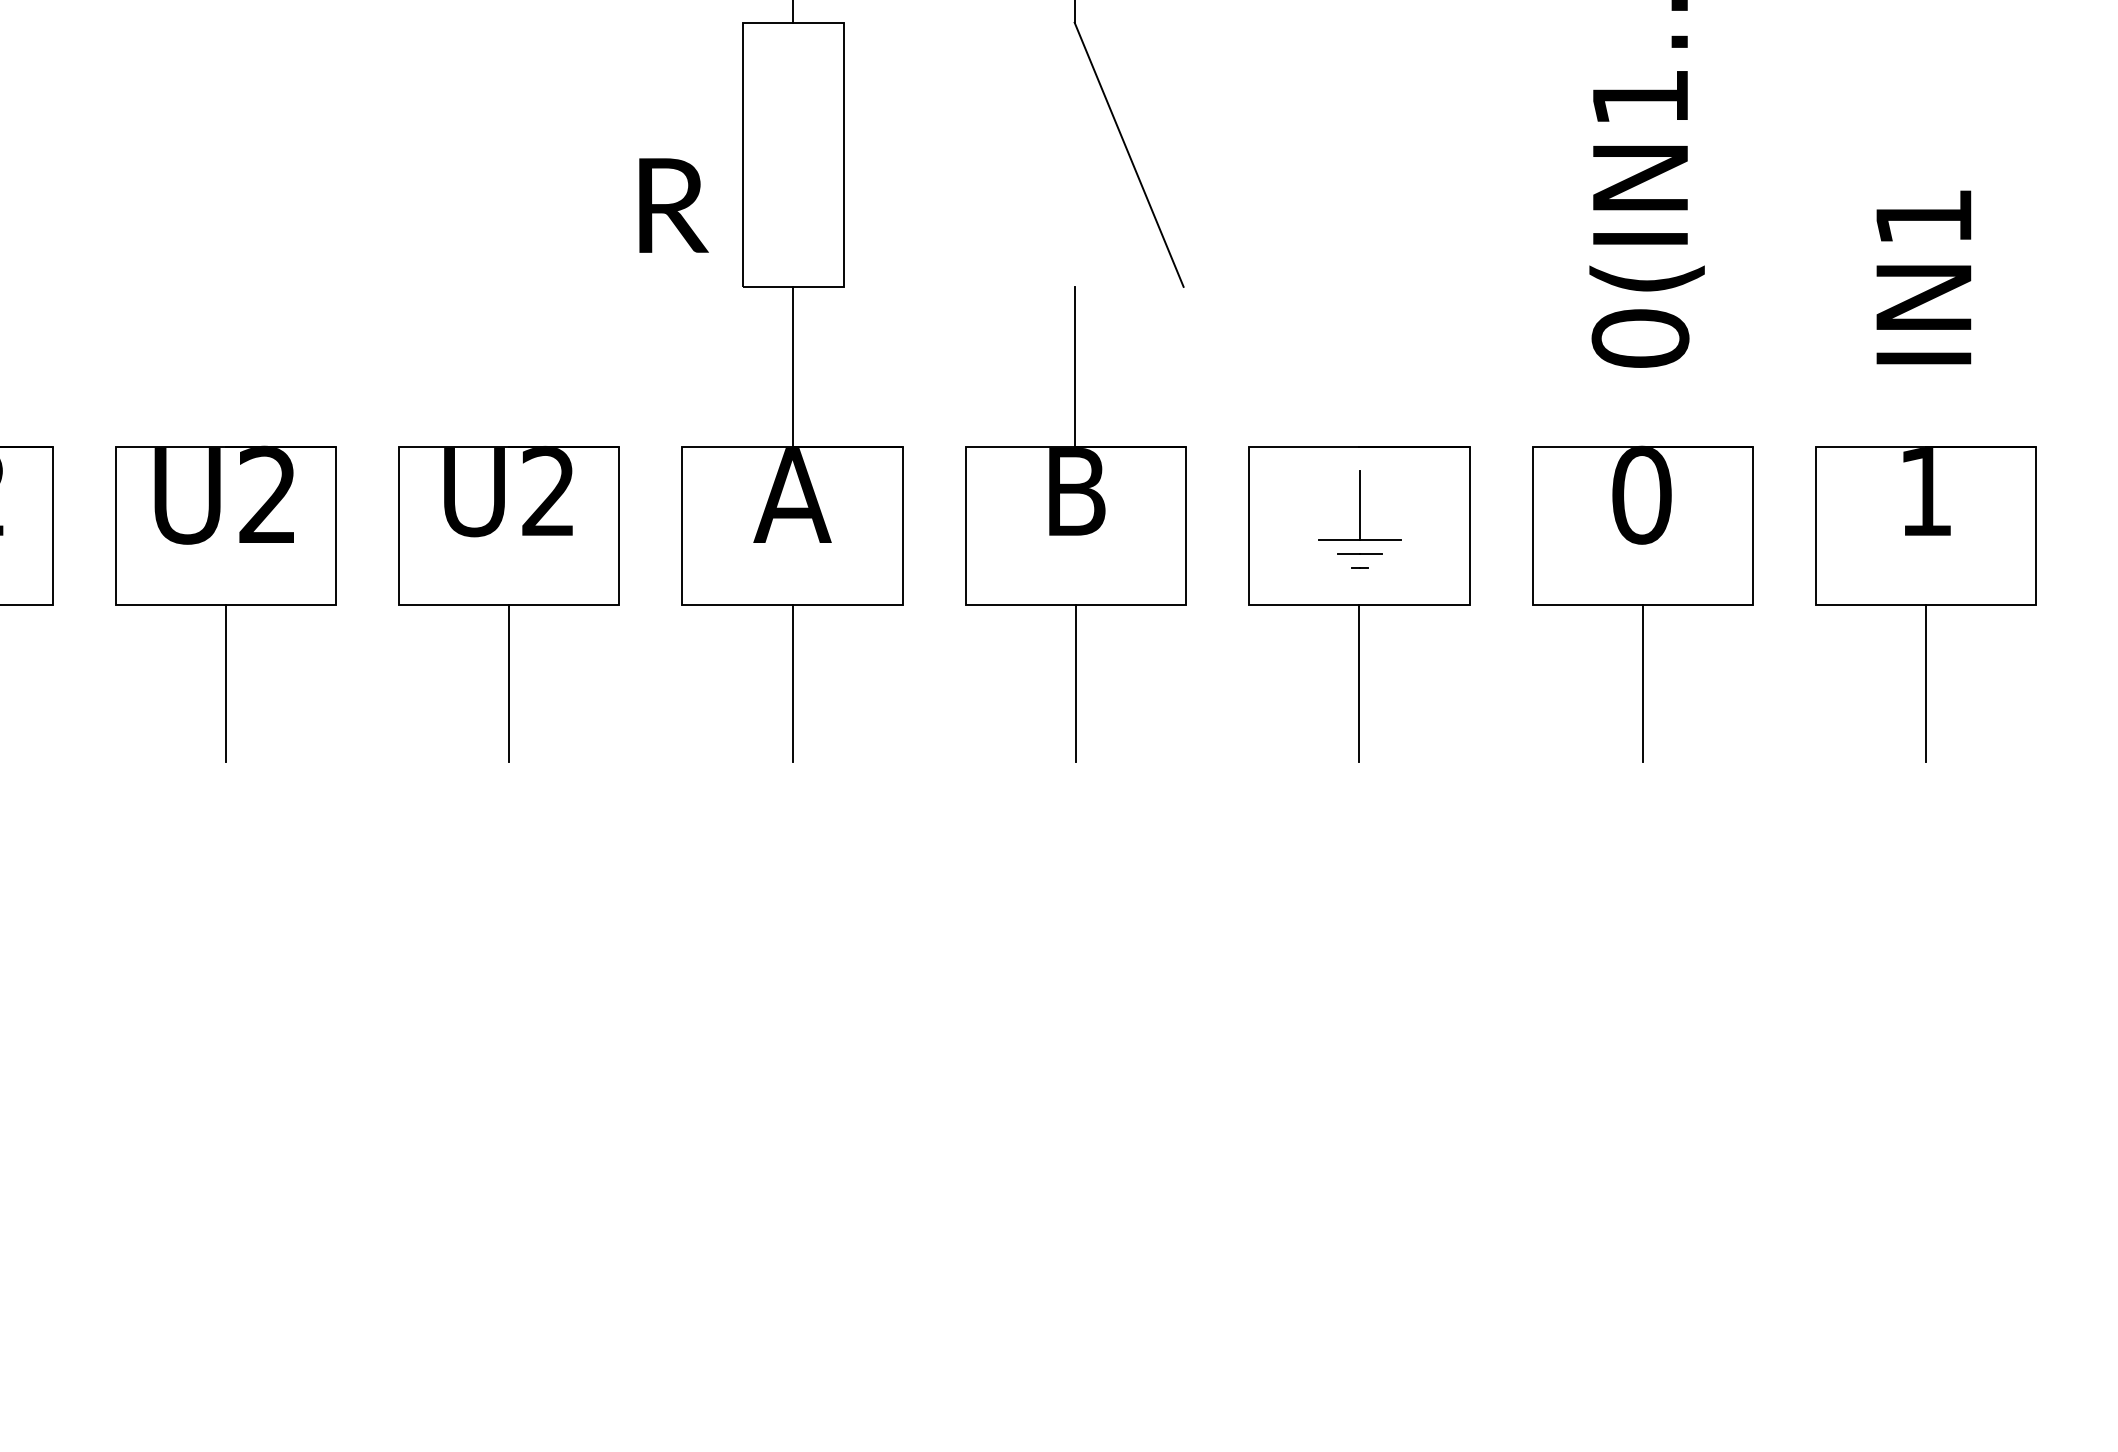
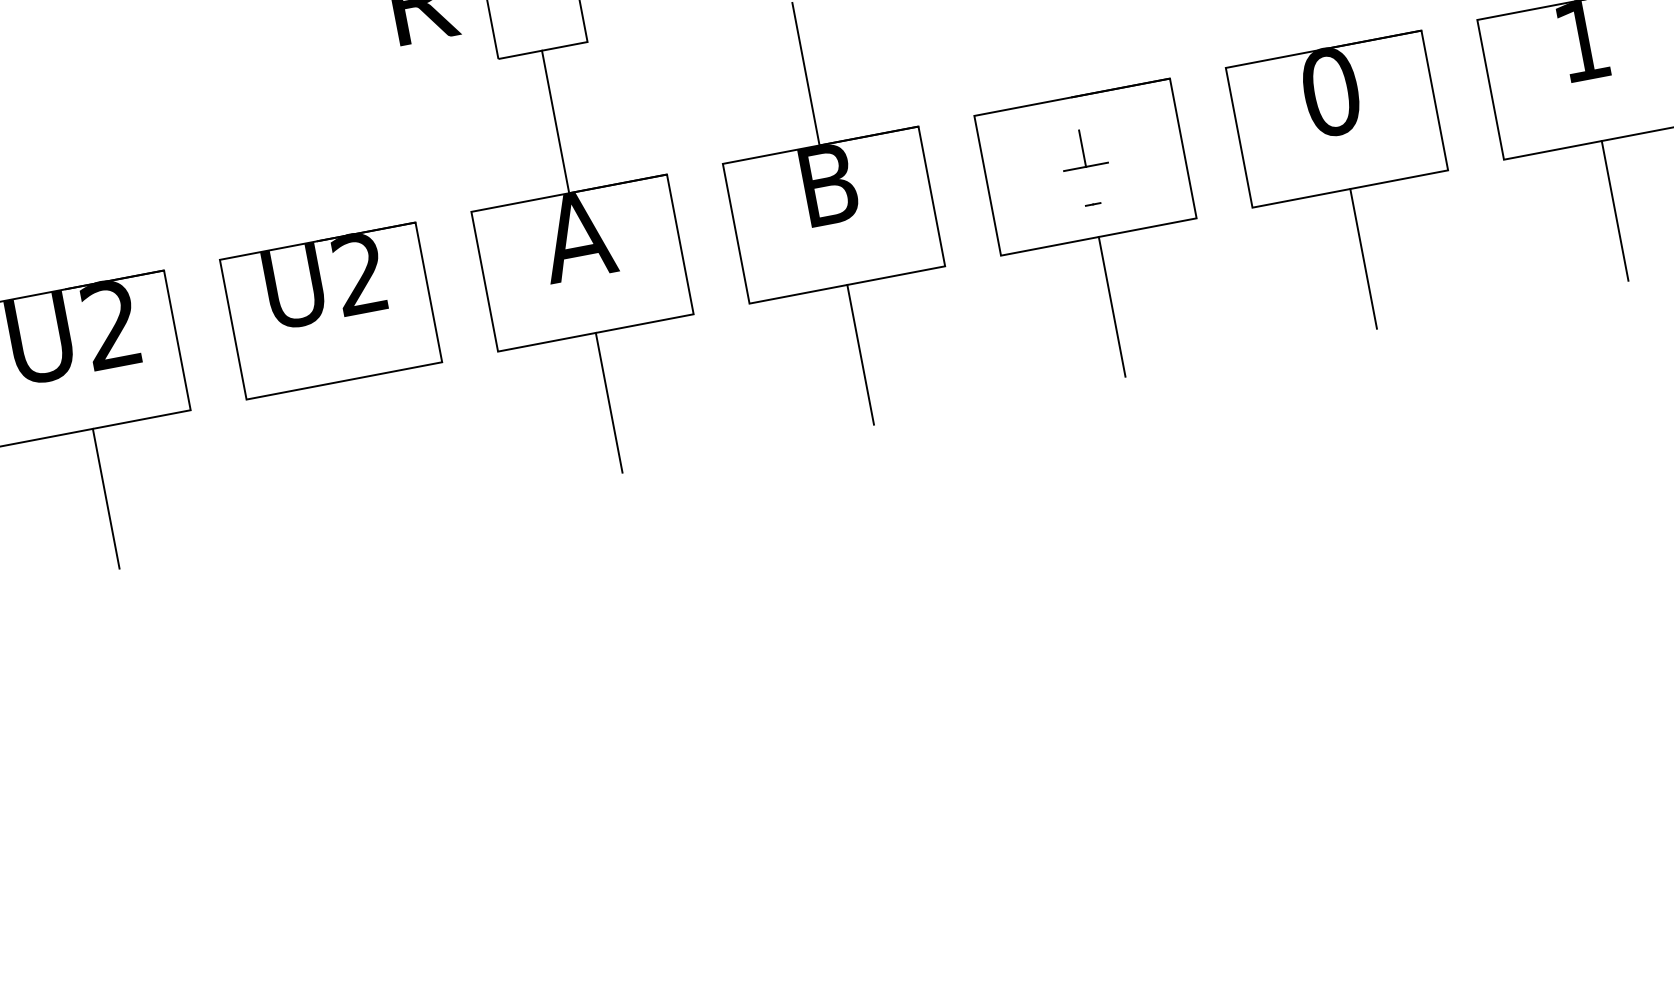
part: (1359, 505) -> (1082, 148), size x0.6
line: (1359, 553) -> (1090, 191), removed
line: (509, 683) -> (357, 450), removed

